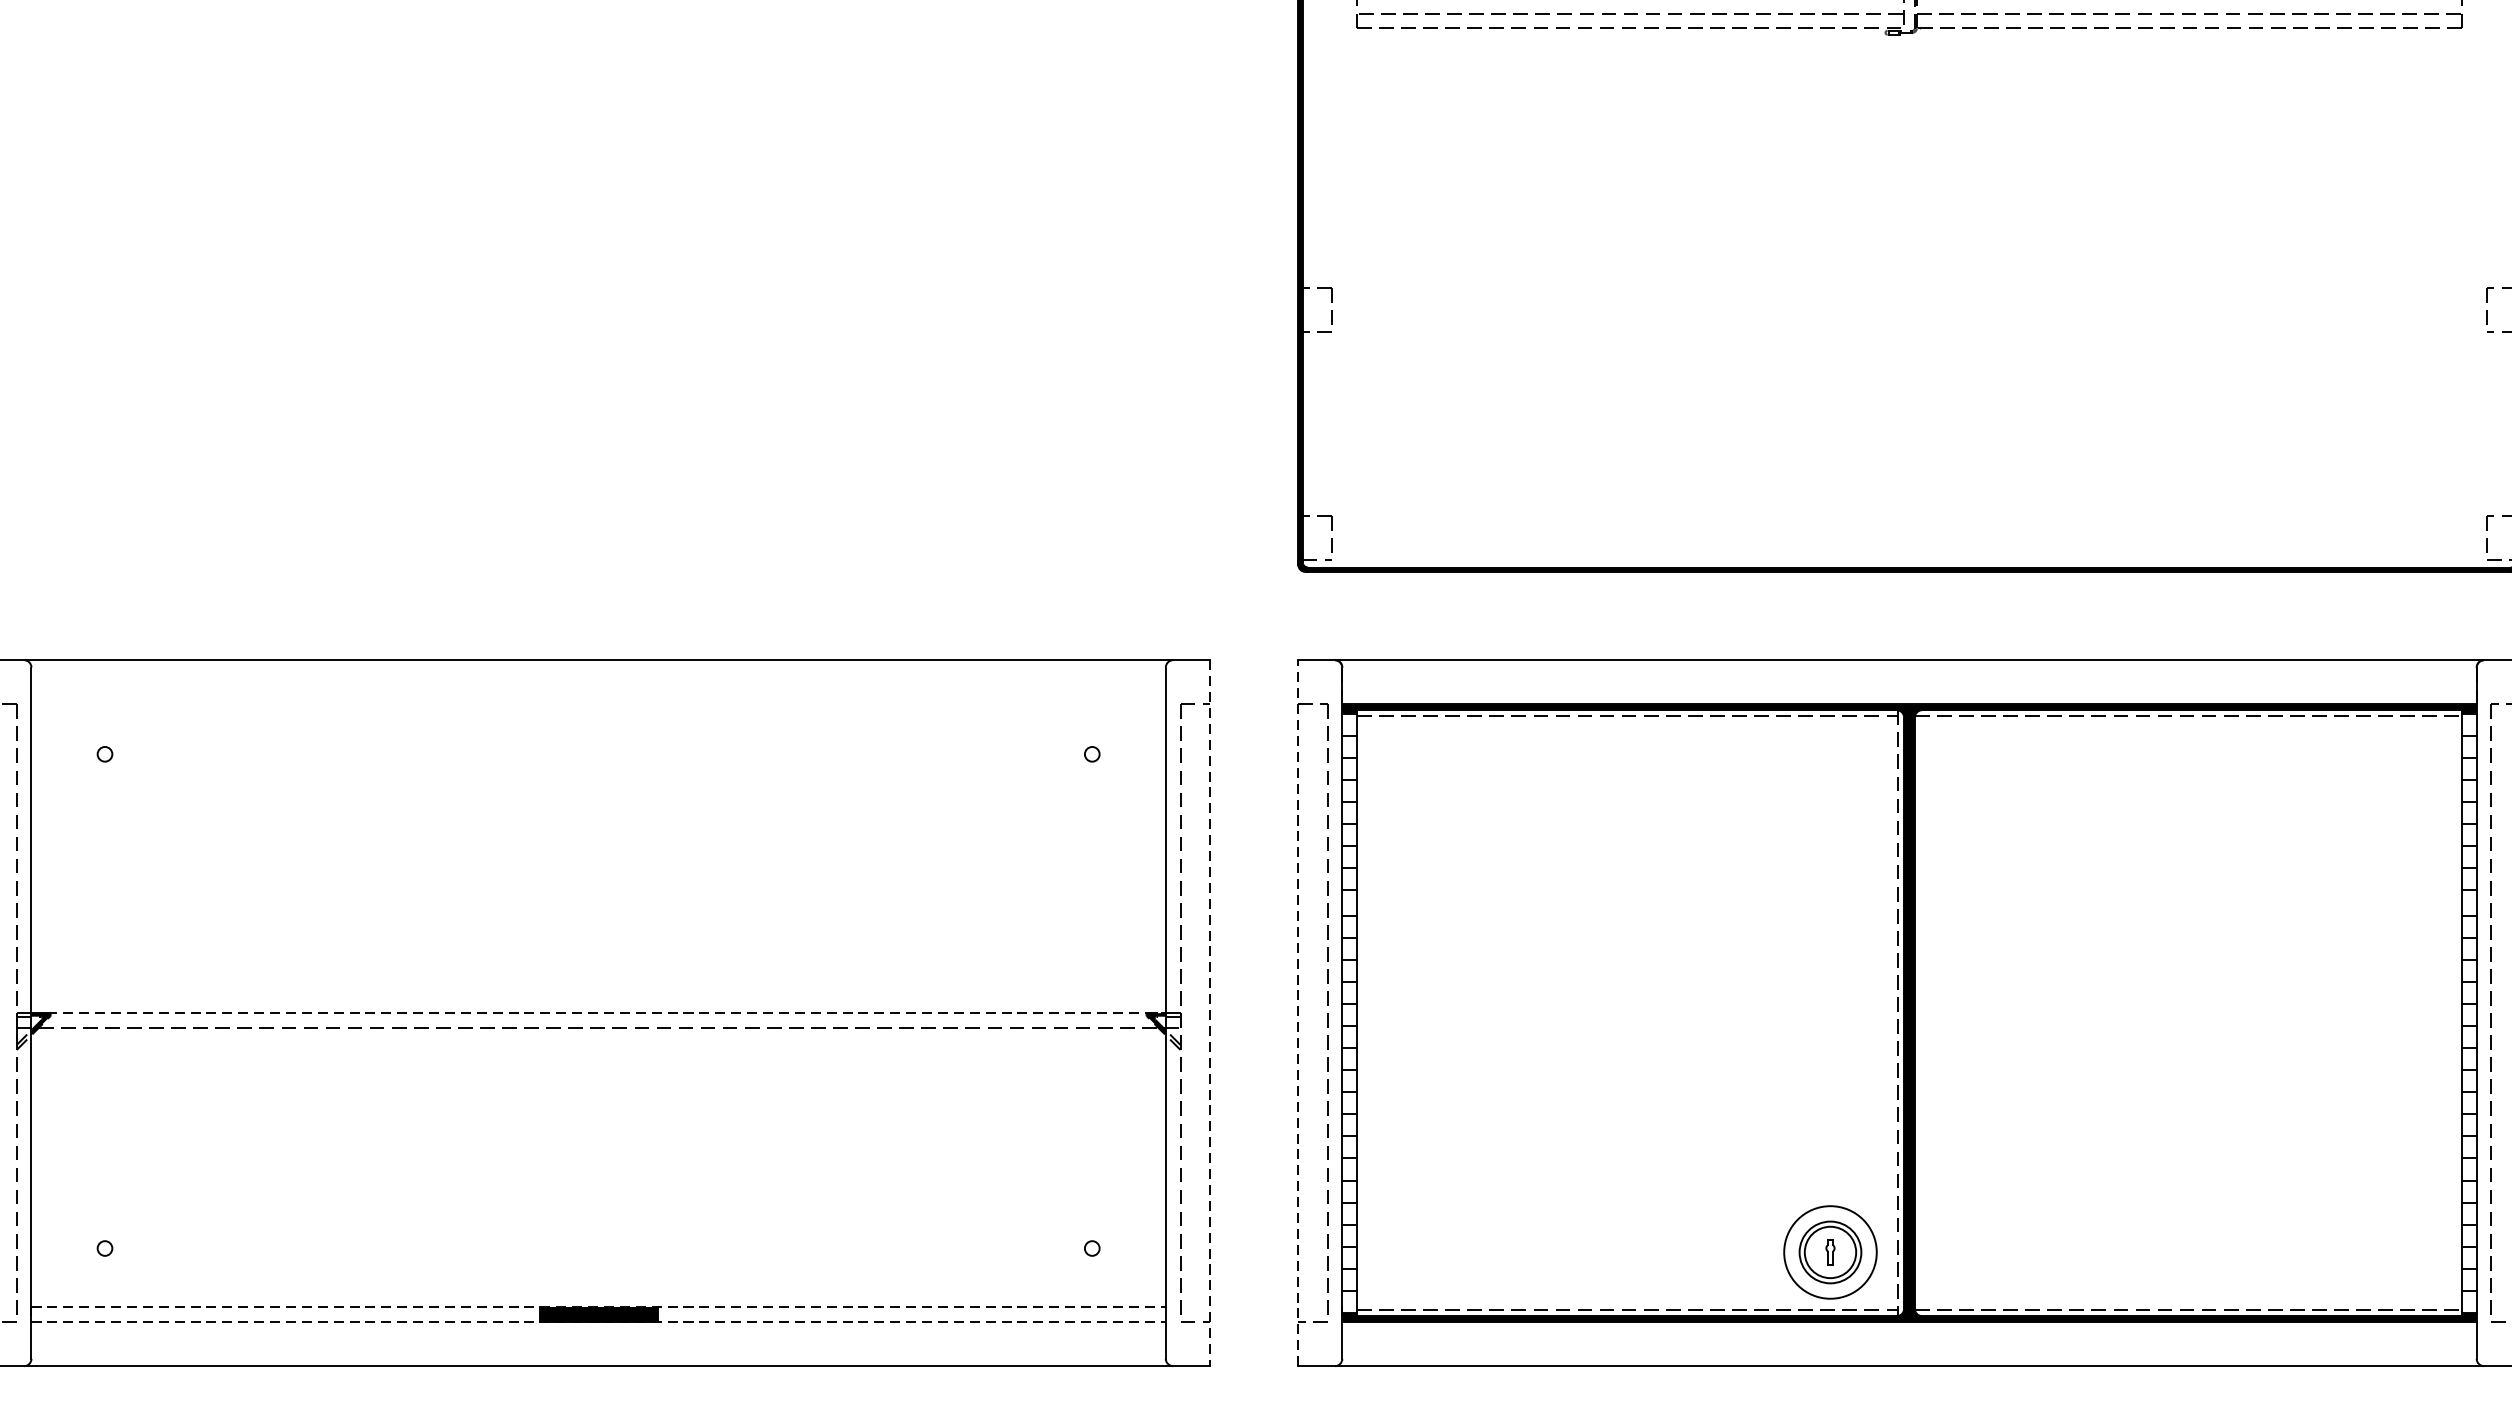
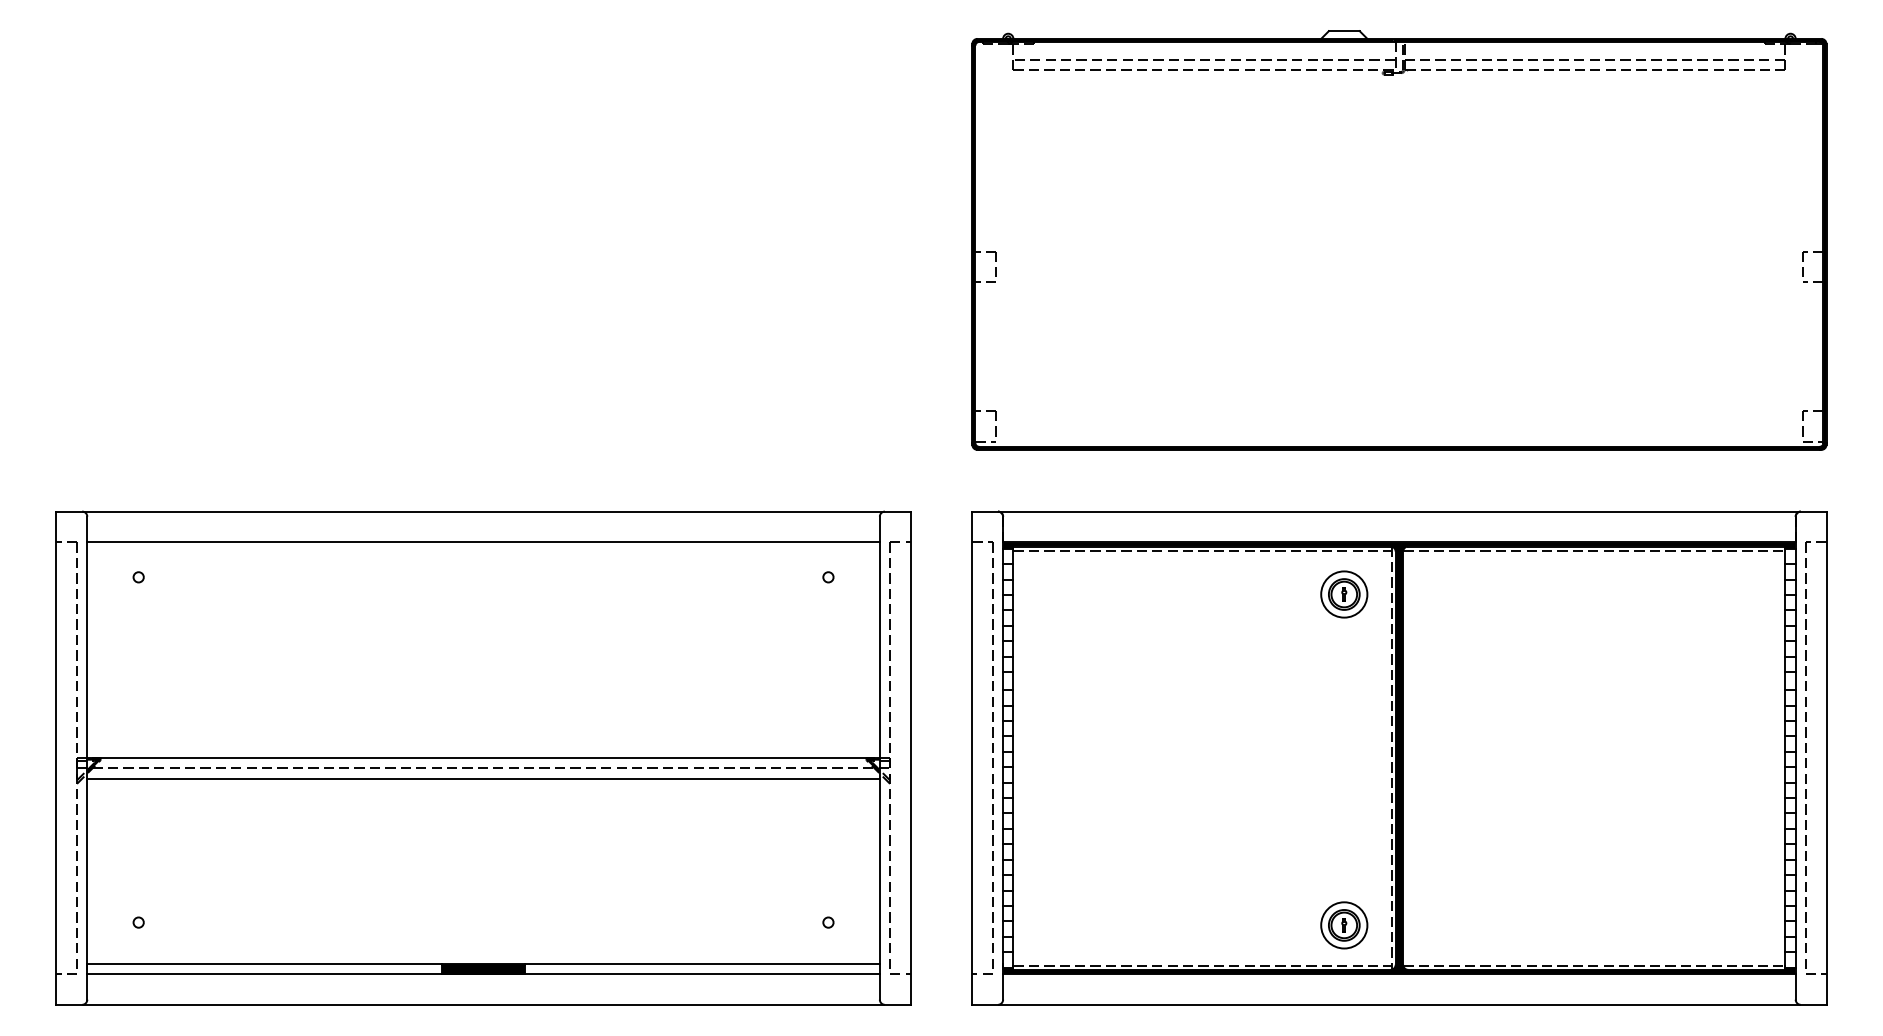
line: (598, 704) -> (483, 542), added
part: (1830, 778) -> (1344, 594), added
line: (599, 1013) -> (484, 758), dashed -> solid
line: (1209, 1013) -> (910, 758), dashed -> solid
line: (1298, 1013) -> (972, 758), dashed -> solid
line: (598, 1042) -> (483, 778), added
part: (1830, 1252) -> (1344, 925), size x0.71
line: (599, 1307) -> (484, 963), dashed -> solid
line: (599, 1321) -> (484, 973), dashed -> solid

